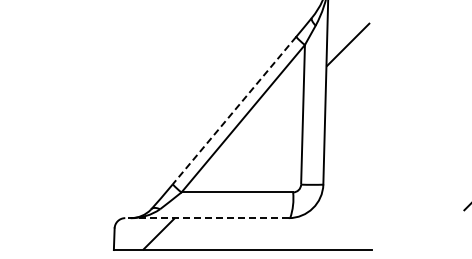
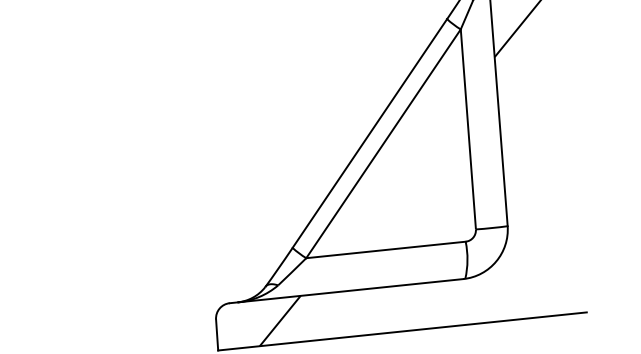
line: (234, 111) -> (369, 134), dashed -> solid
line: (207, 218) -> (347, 291), dashed -> solid

